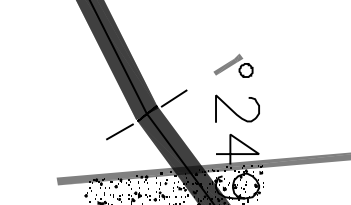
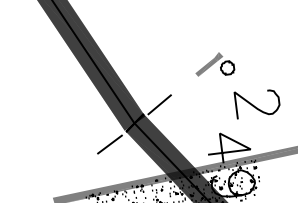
curve: (234, 111) -> (254, 105), moved

